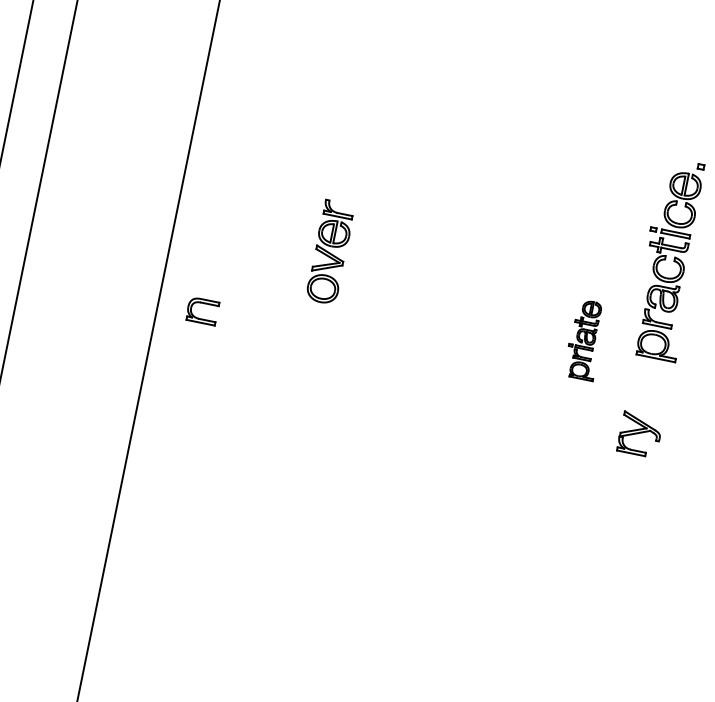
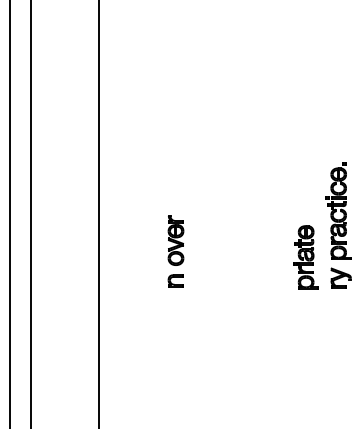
part: (202, 310) -> (175, 280), moved
part: (584, 339) -> (305, 257), size x1.67
part: (639, 432) -> (340, 277), moved

